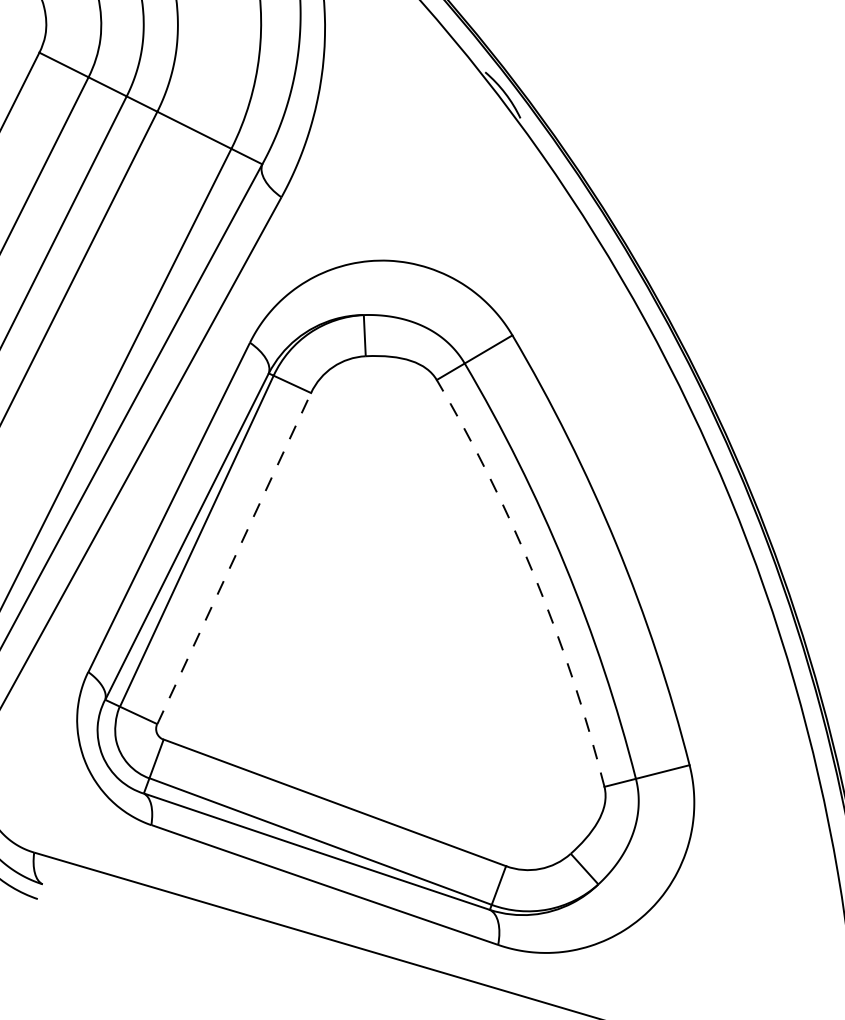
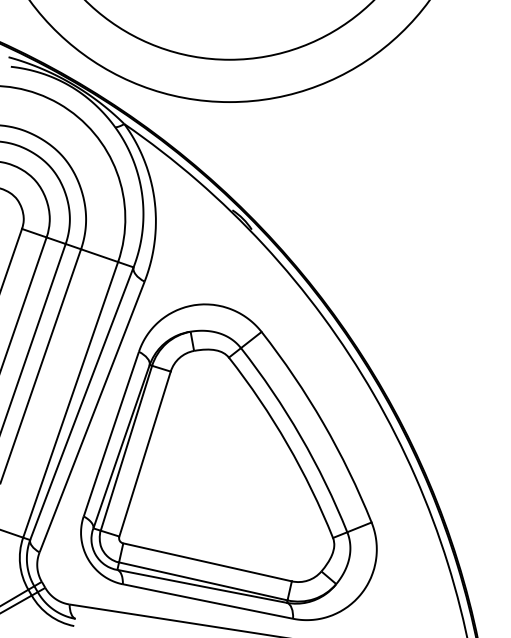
line: (235, 557) -> (145, 453), dashed -> solid
arc: (535, 578) -> (287, 444), dashed -> solid

